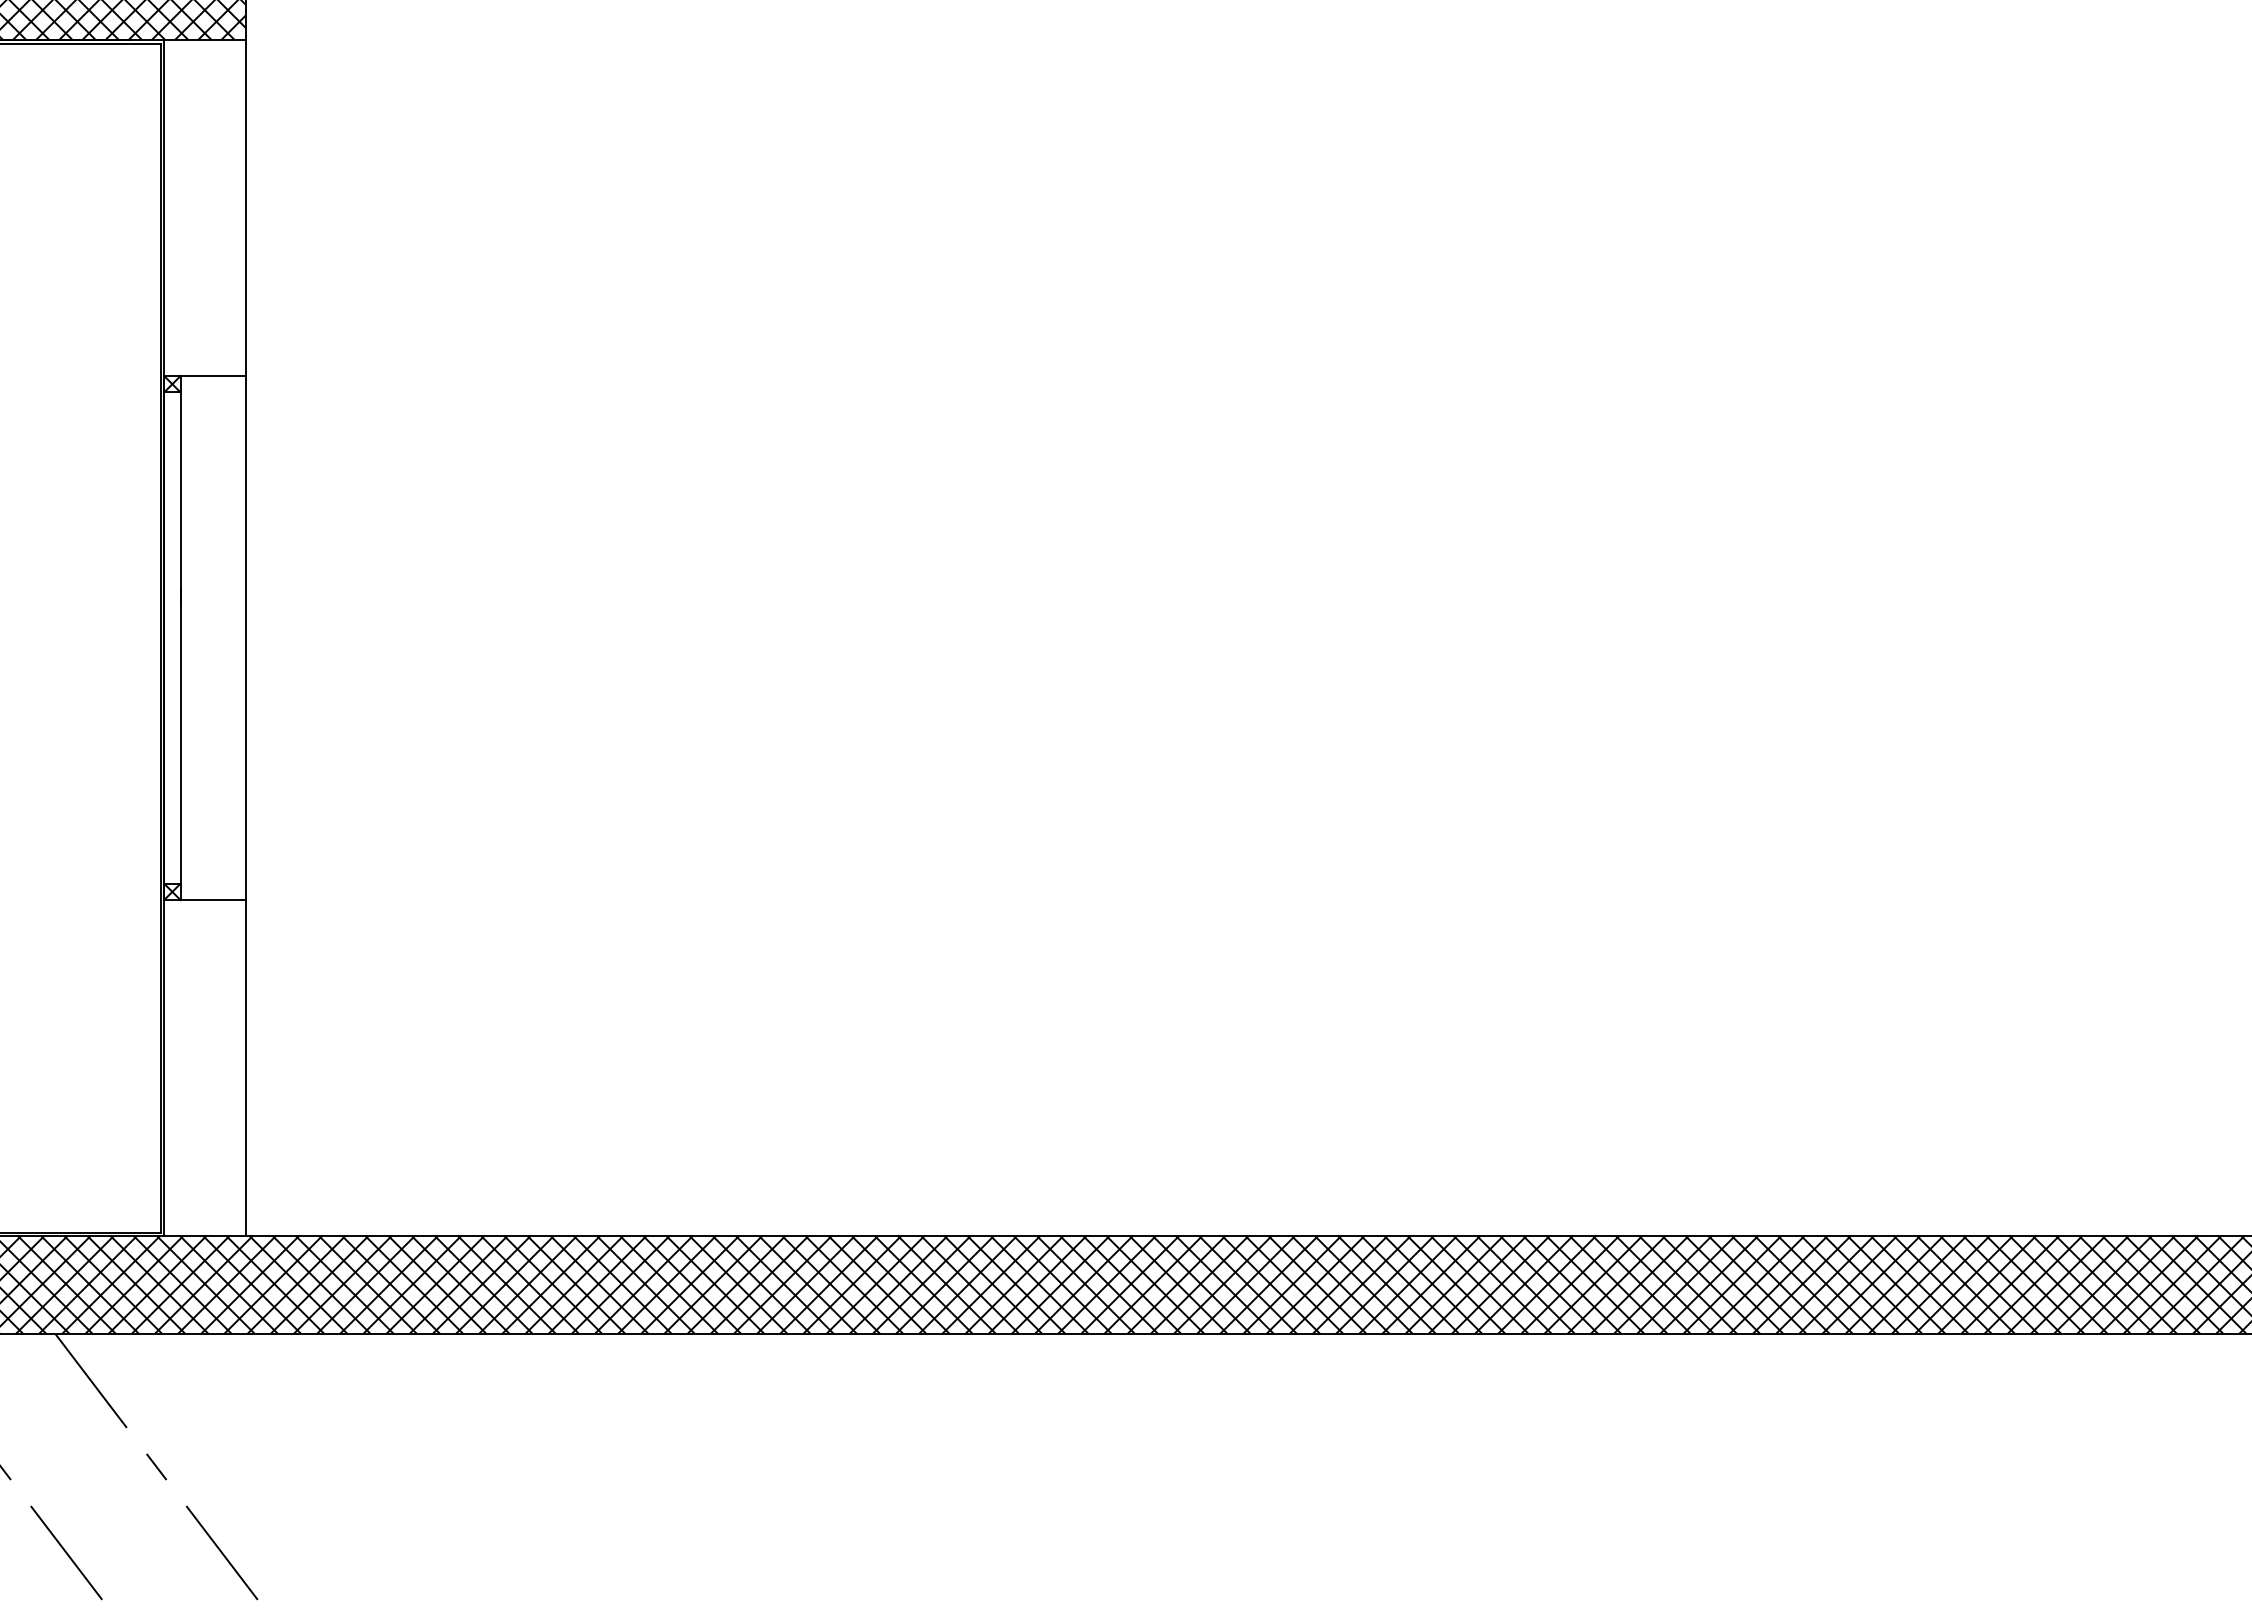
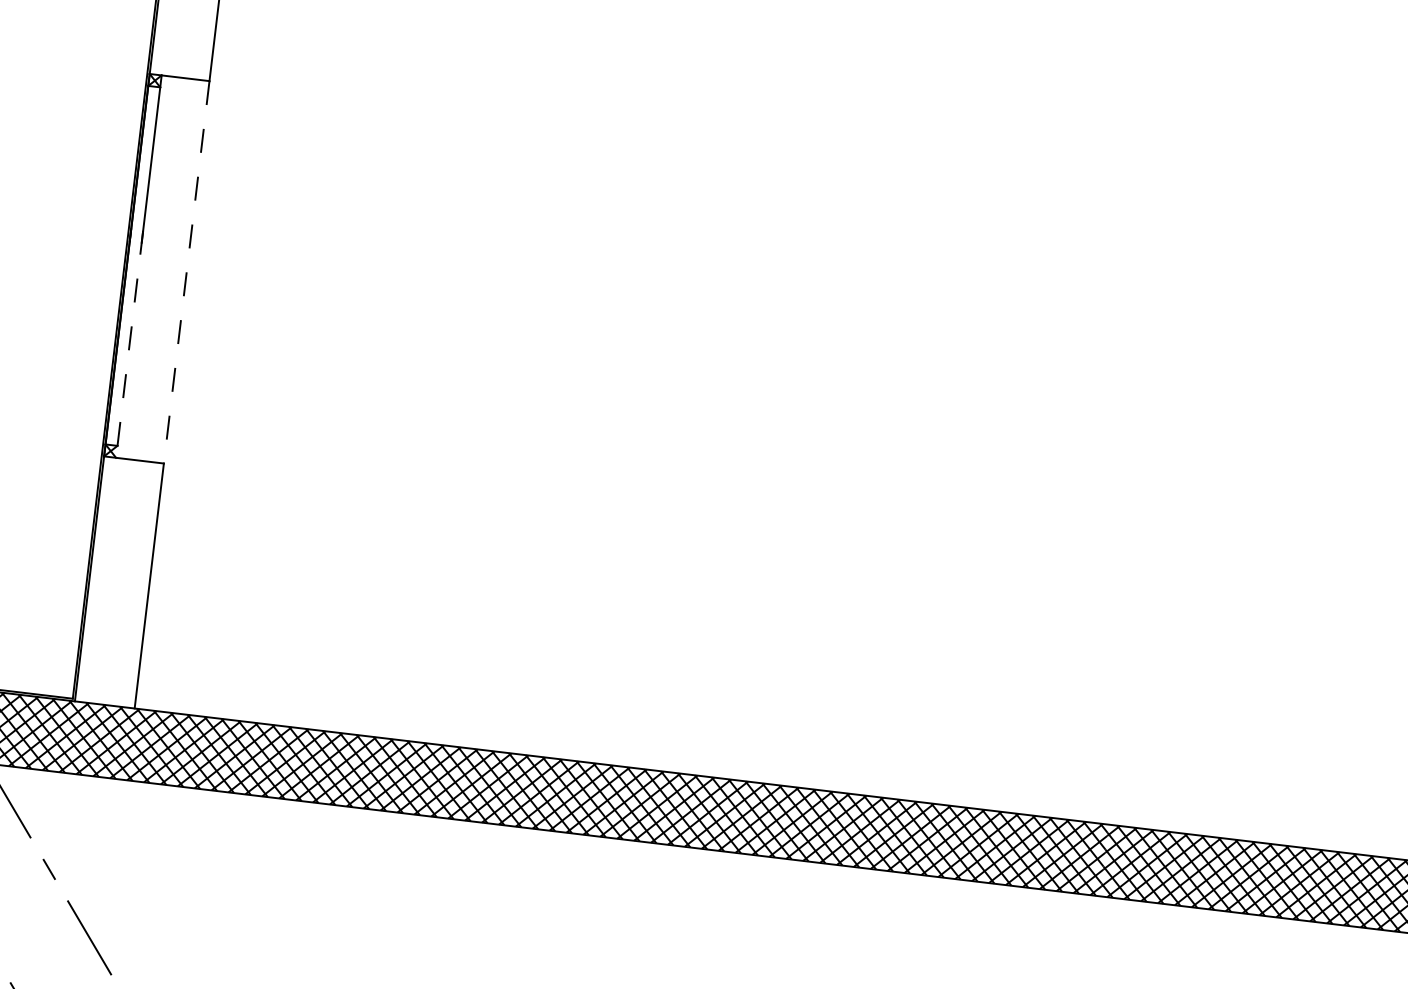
line: (246, 638) -> (186, 272), solid -> dashed
line: (180, 744) -> (129, 344), solid -> dashed

